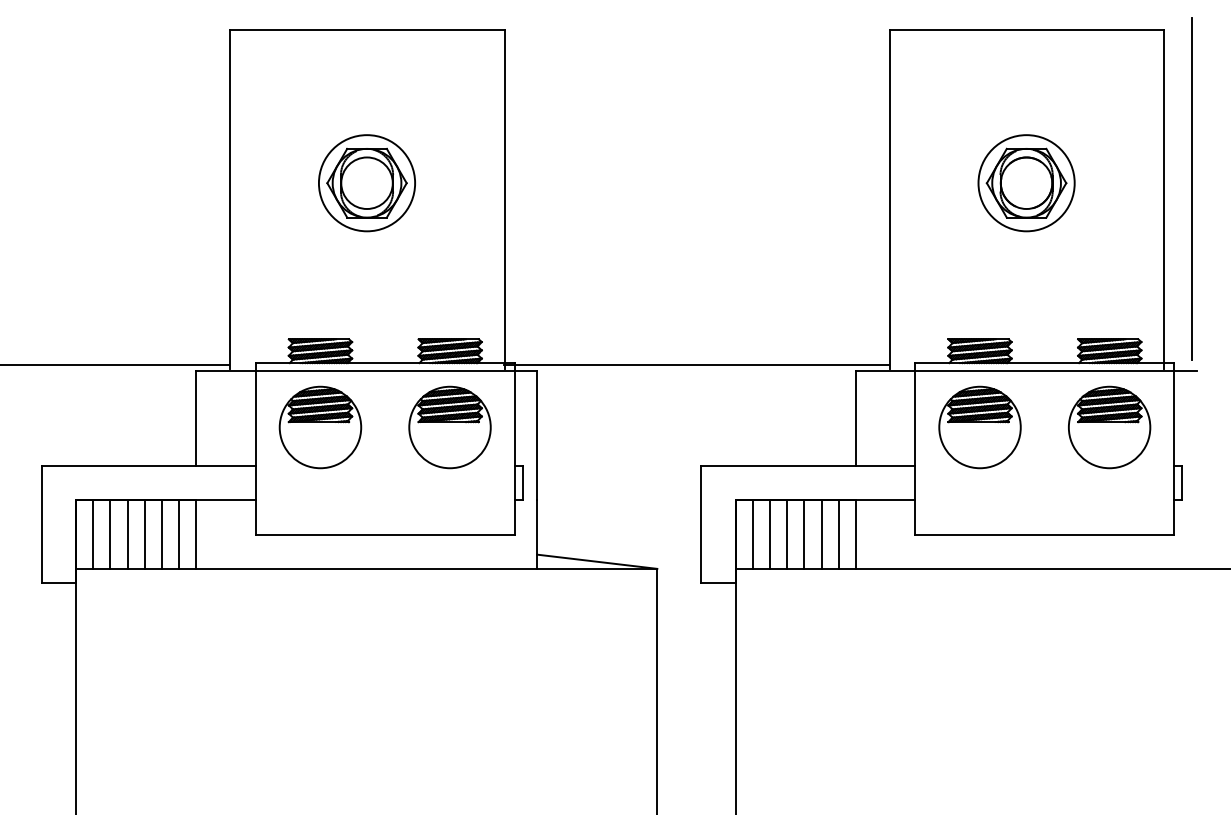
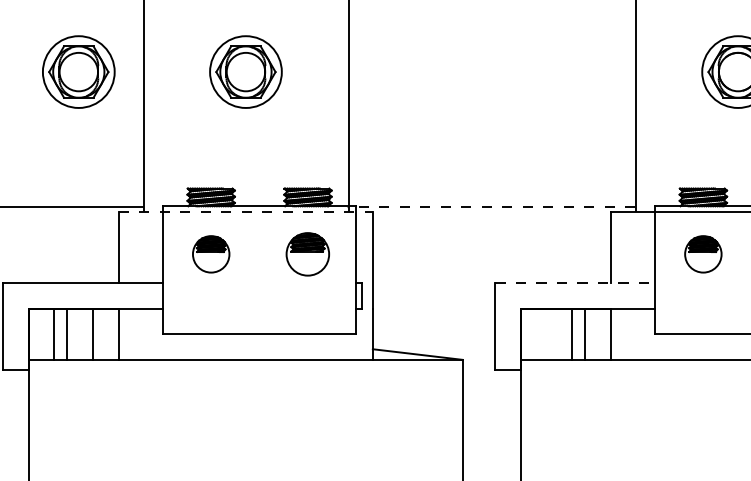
part: (142, 183) -> (78, 72), added
line: (695, 364) -> (491, 207), solid -> dashed
line: (367, 371) -> (246, 212), solid -> dashed
part: (320, 427) -> (211, 254), size x0.6
part: (449, 427) -> (307, 254), size x0.7
part: (979, 427) -> (702, 254), size x0.6
line: (808, 465) -> (575, 282), solid -> dashed
line: (93, 534) -> (41, 334), removed
line: (144, 534) -> (79, 334), removed
line: (179, 534) -> (106, 334), removed
line: (752, 534) -> (533, 334), removed
line: (769, 534) -> (546, 334), removed
line: (787, 534) -> (559, 334), removed
line: (838, 534) -> (597, 334), removed

